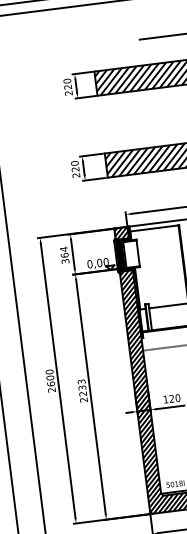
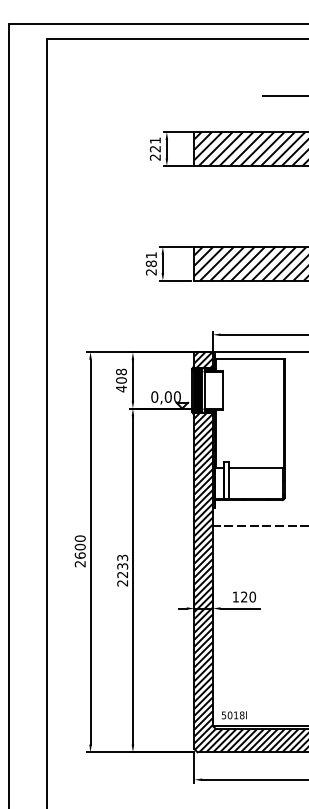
text: (66, 81) -> (154, 140), 220 -> 221
text: (74, 166) -> (150, 259), 220 -> 281
text: (64, 255) -> (121, 380), 364 -> 408

